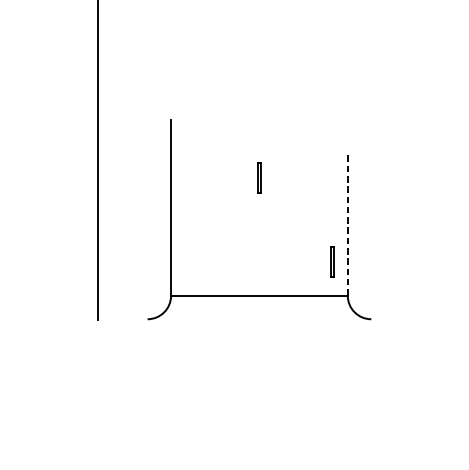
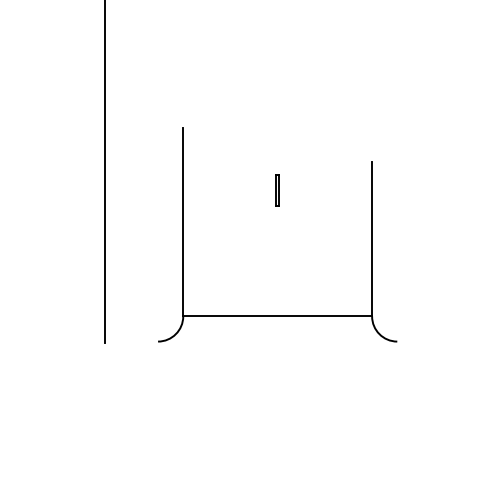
line: (348, 222) -> (372, 238), dashed -> solid
line: (331, 262) -> (354, 280), removed

